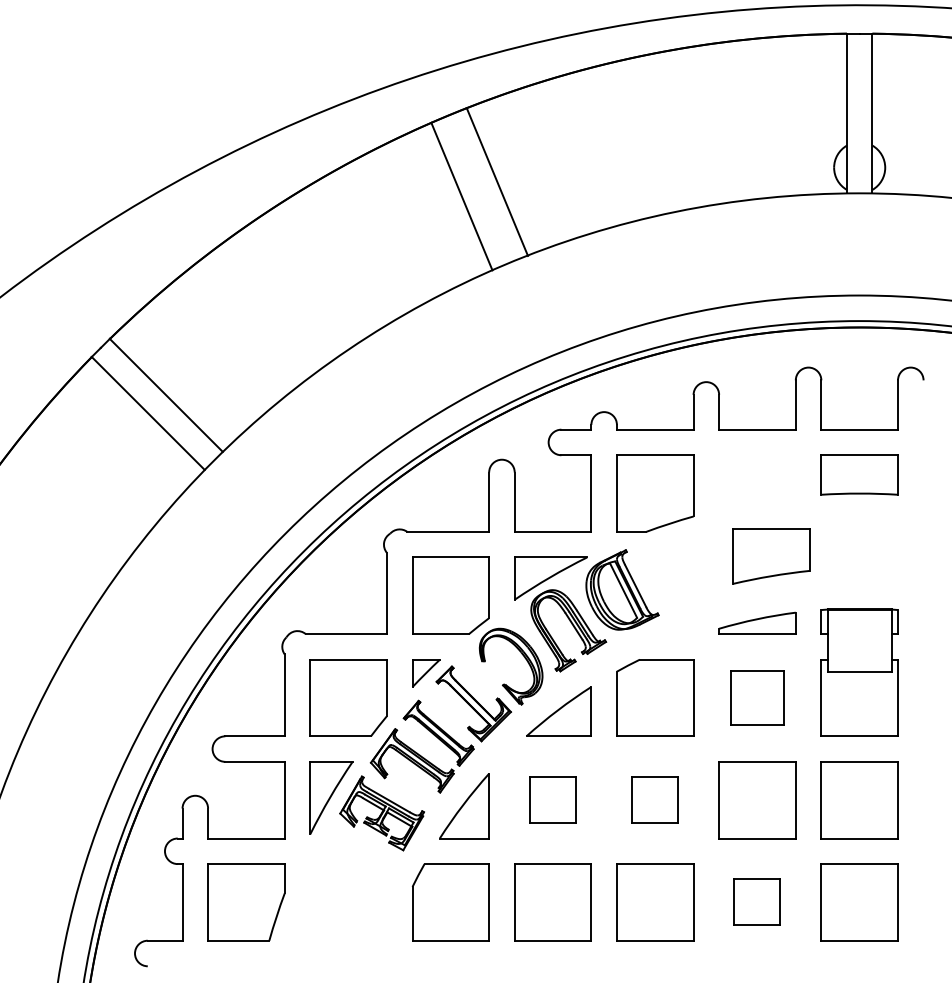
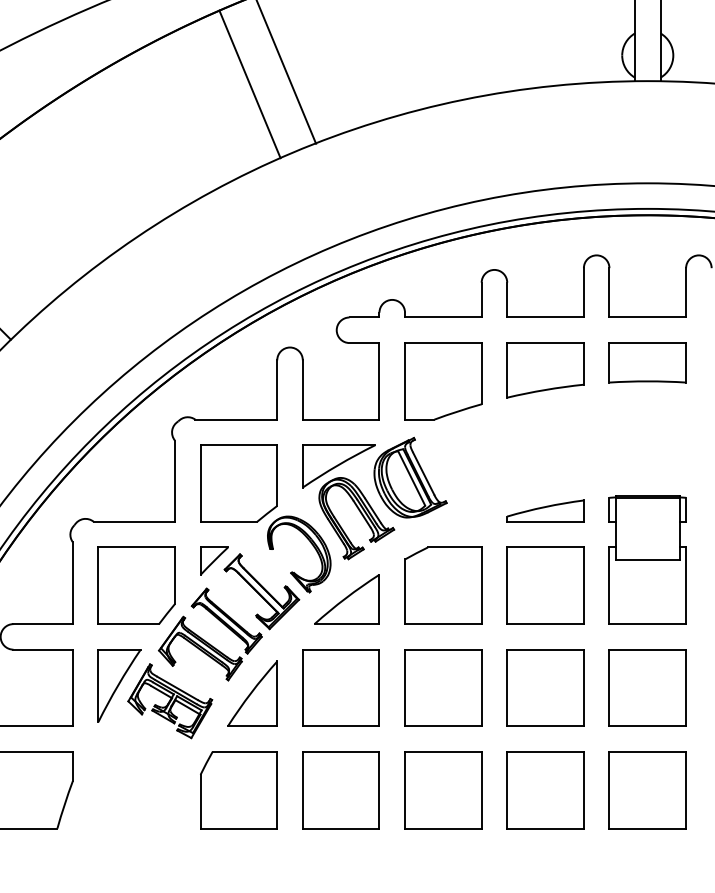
part: (771, 556) -> (545, 370), moved
part: (757, 697) -> (545, 585), size x1.43
part: (552, 800) -> (340, 688), size x1.67
part: (655, 800) -> (443, 688), size x1.67
part: (757, 902) -> (545, 790), size x1.67

